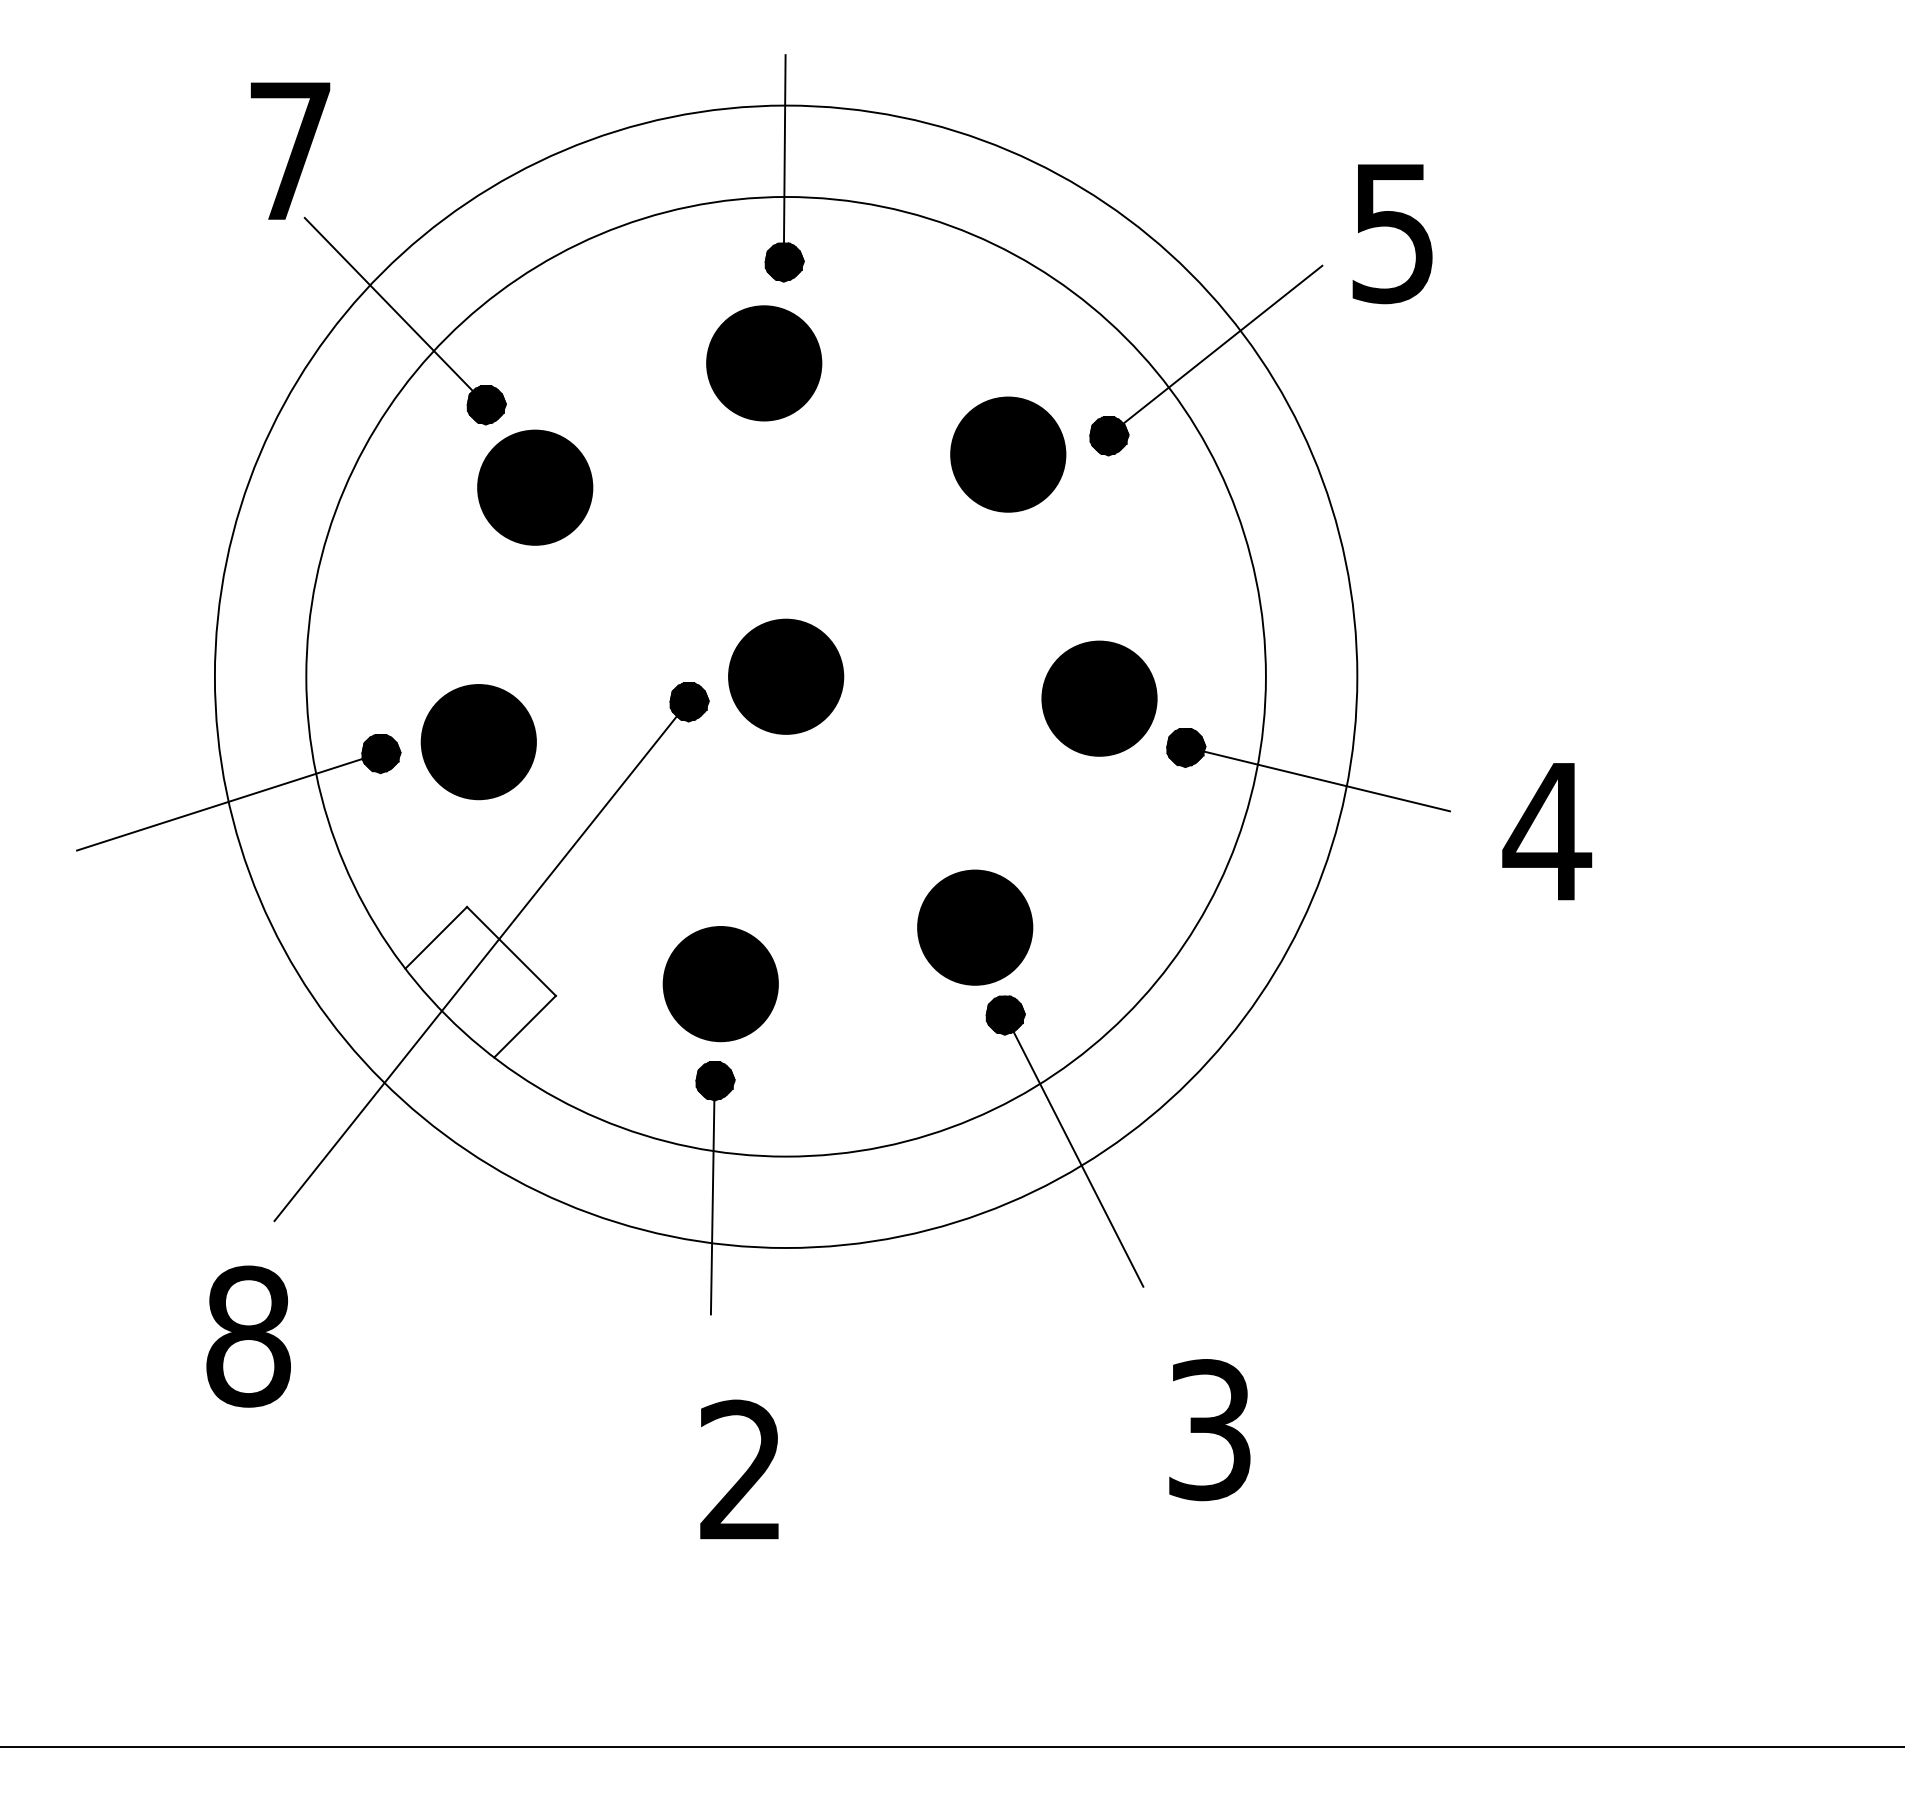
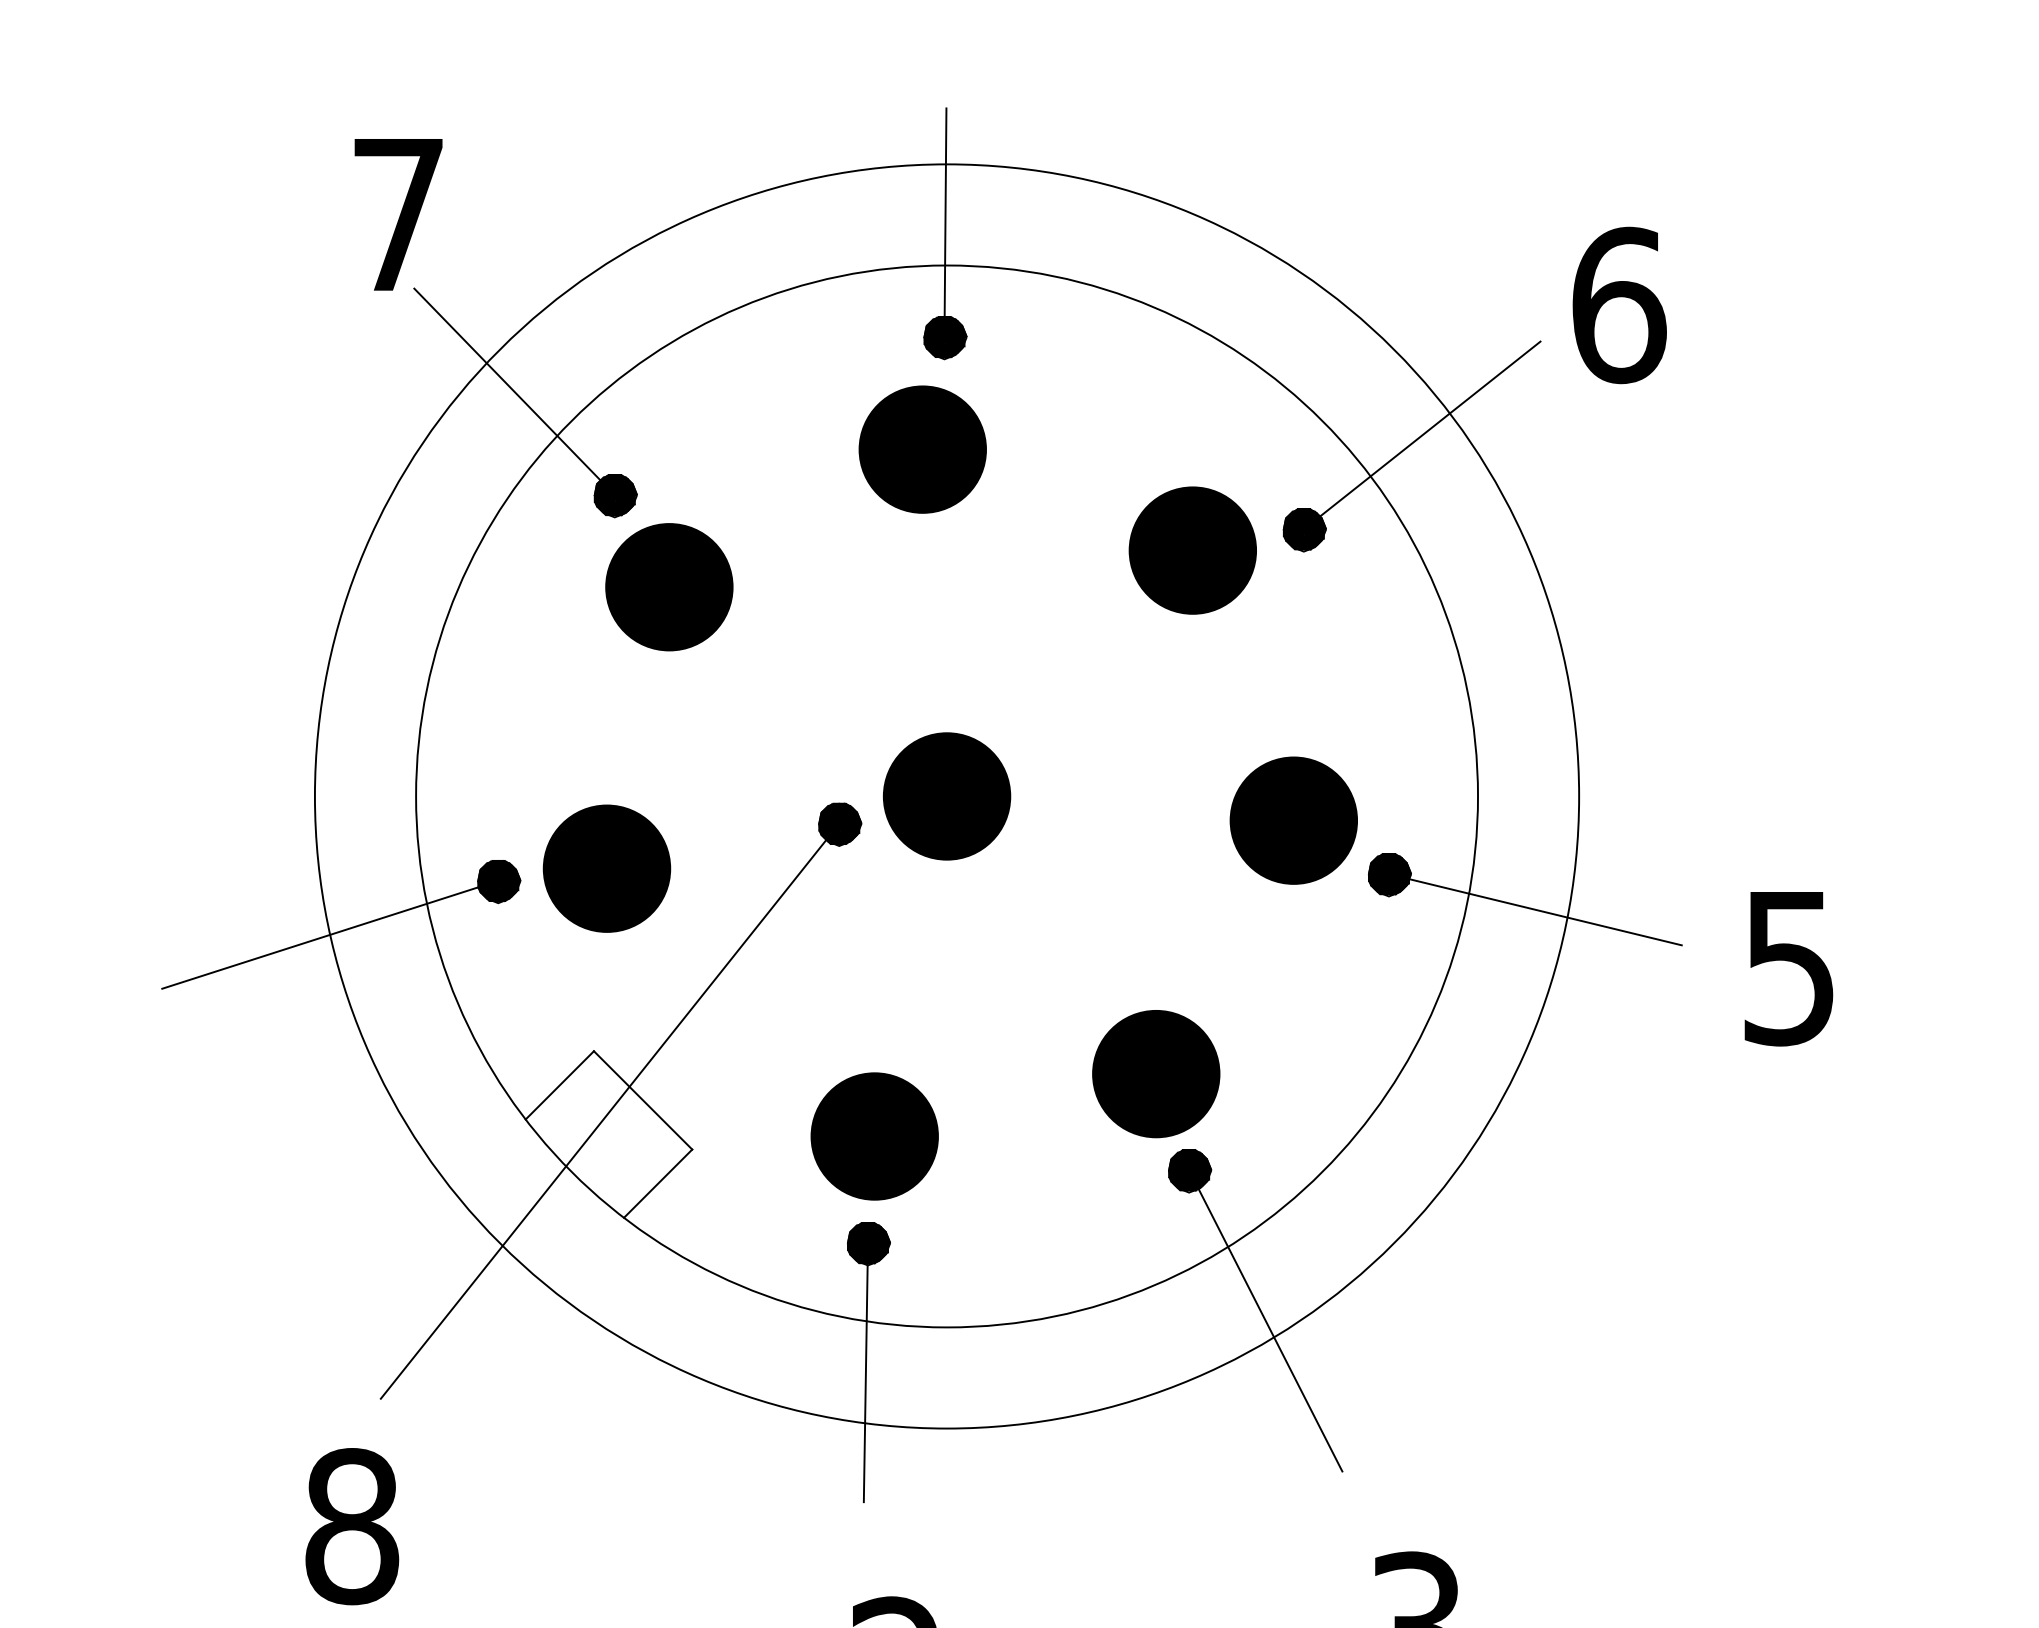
text: (1393, 233) -> (1619, 305), 5 -> 6
text: (1547, 832) -> (1789, 968), 4 -> 5

